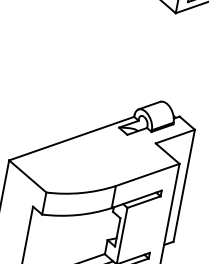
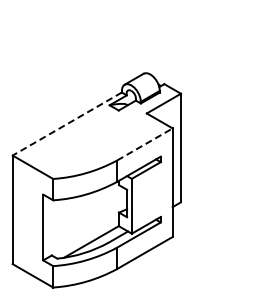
line: (70, 138) -> (66, 124), solid -> dashed
line: (148, 175) -> (145, 144), solid -> dashed

